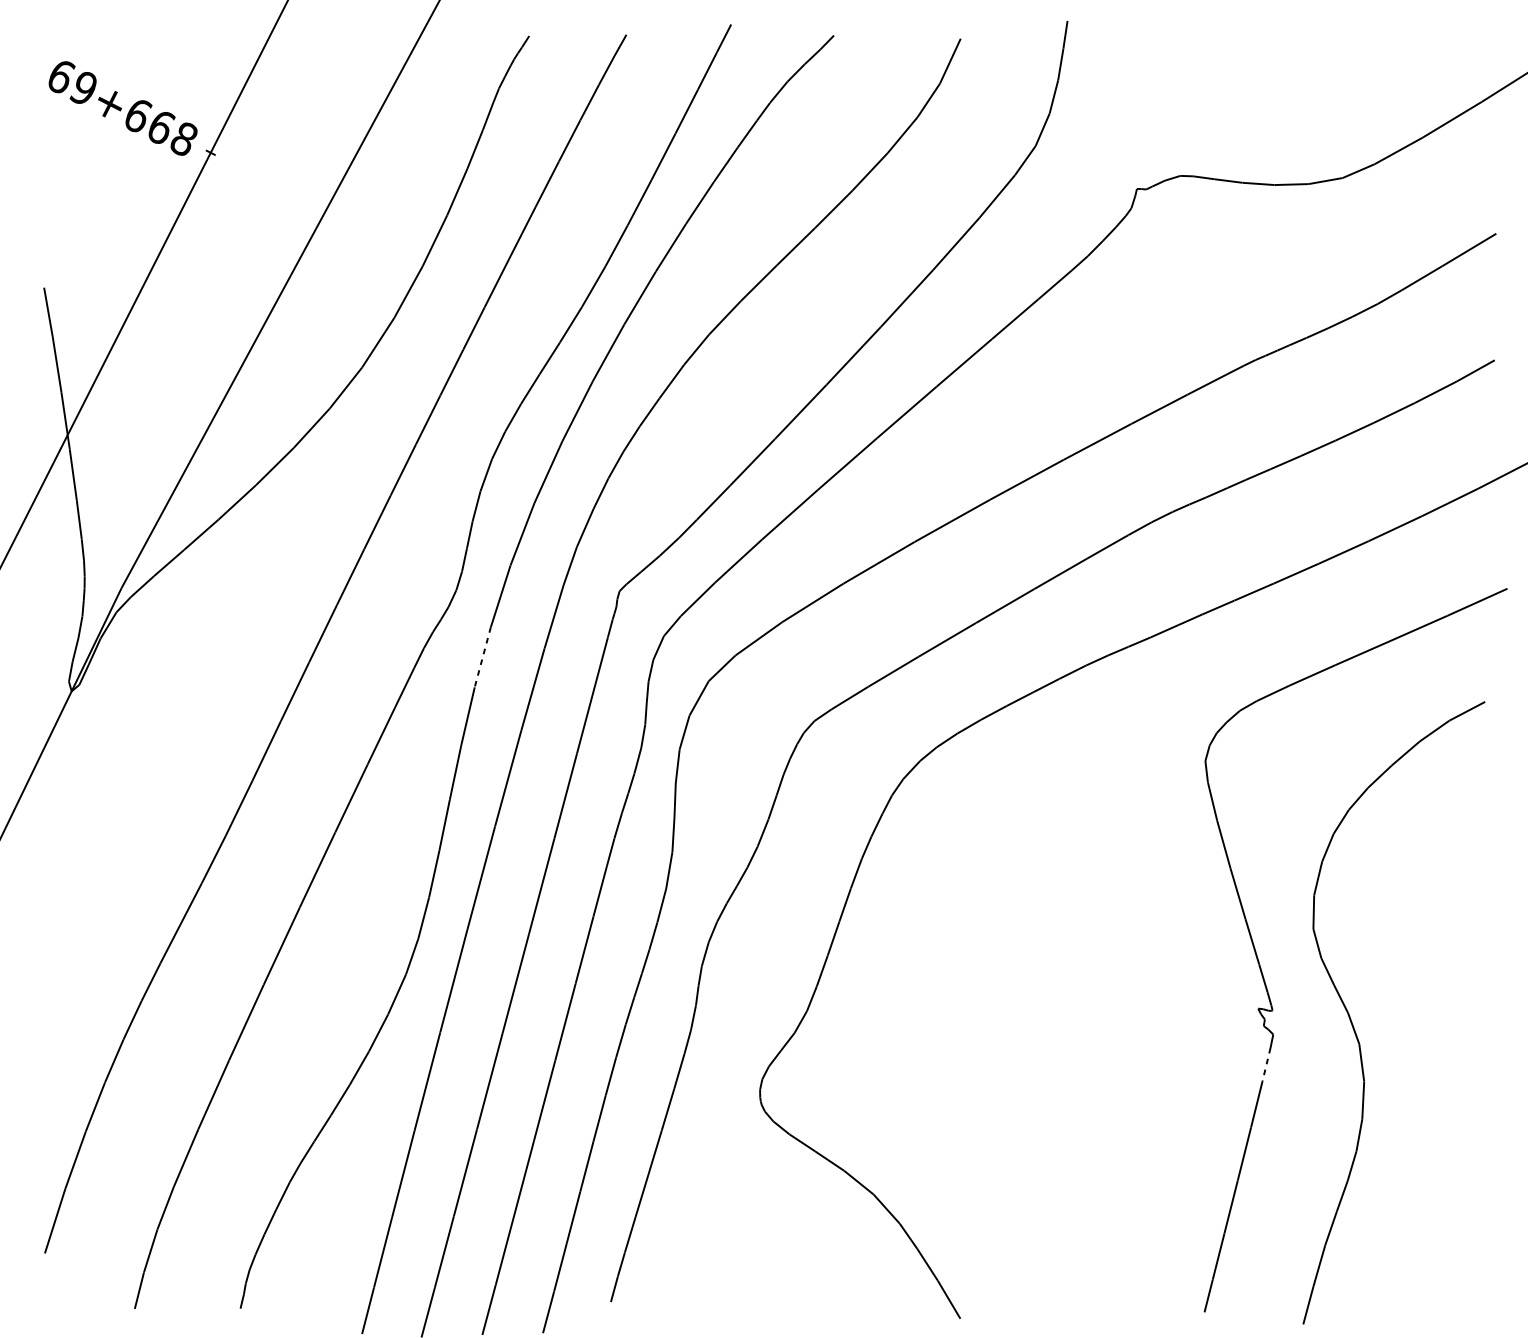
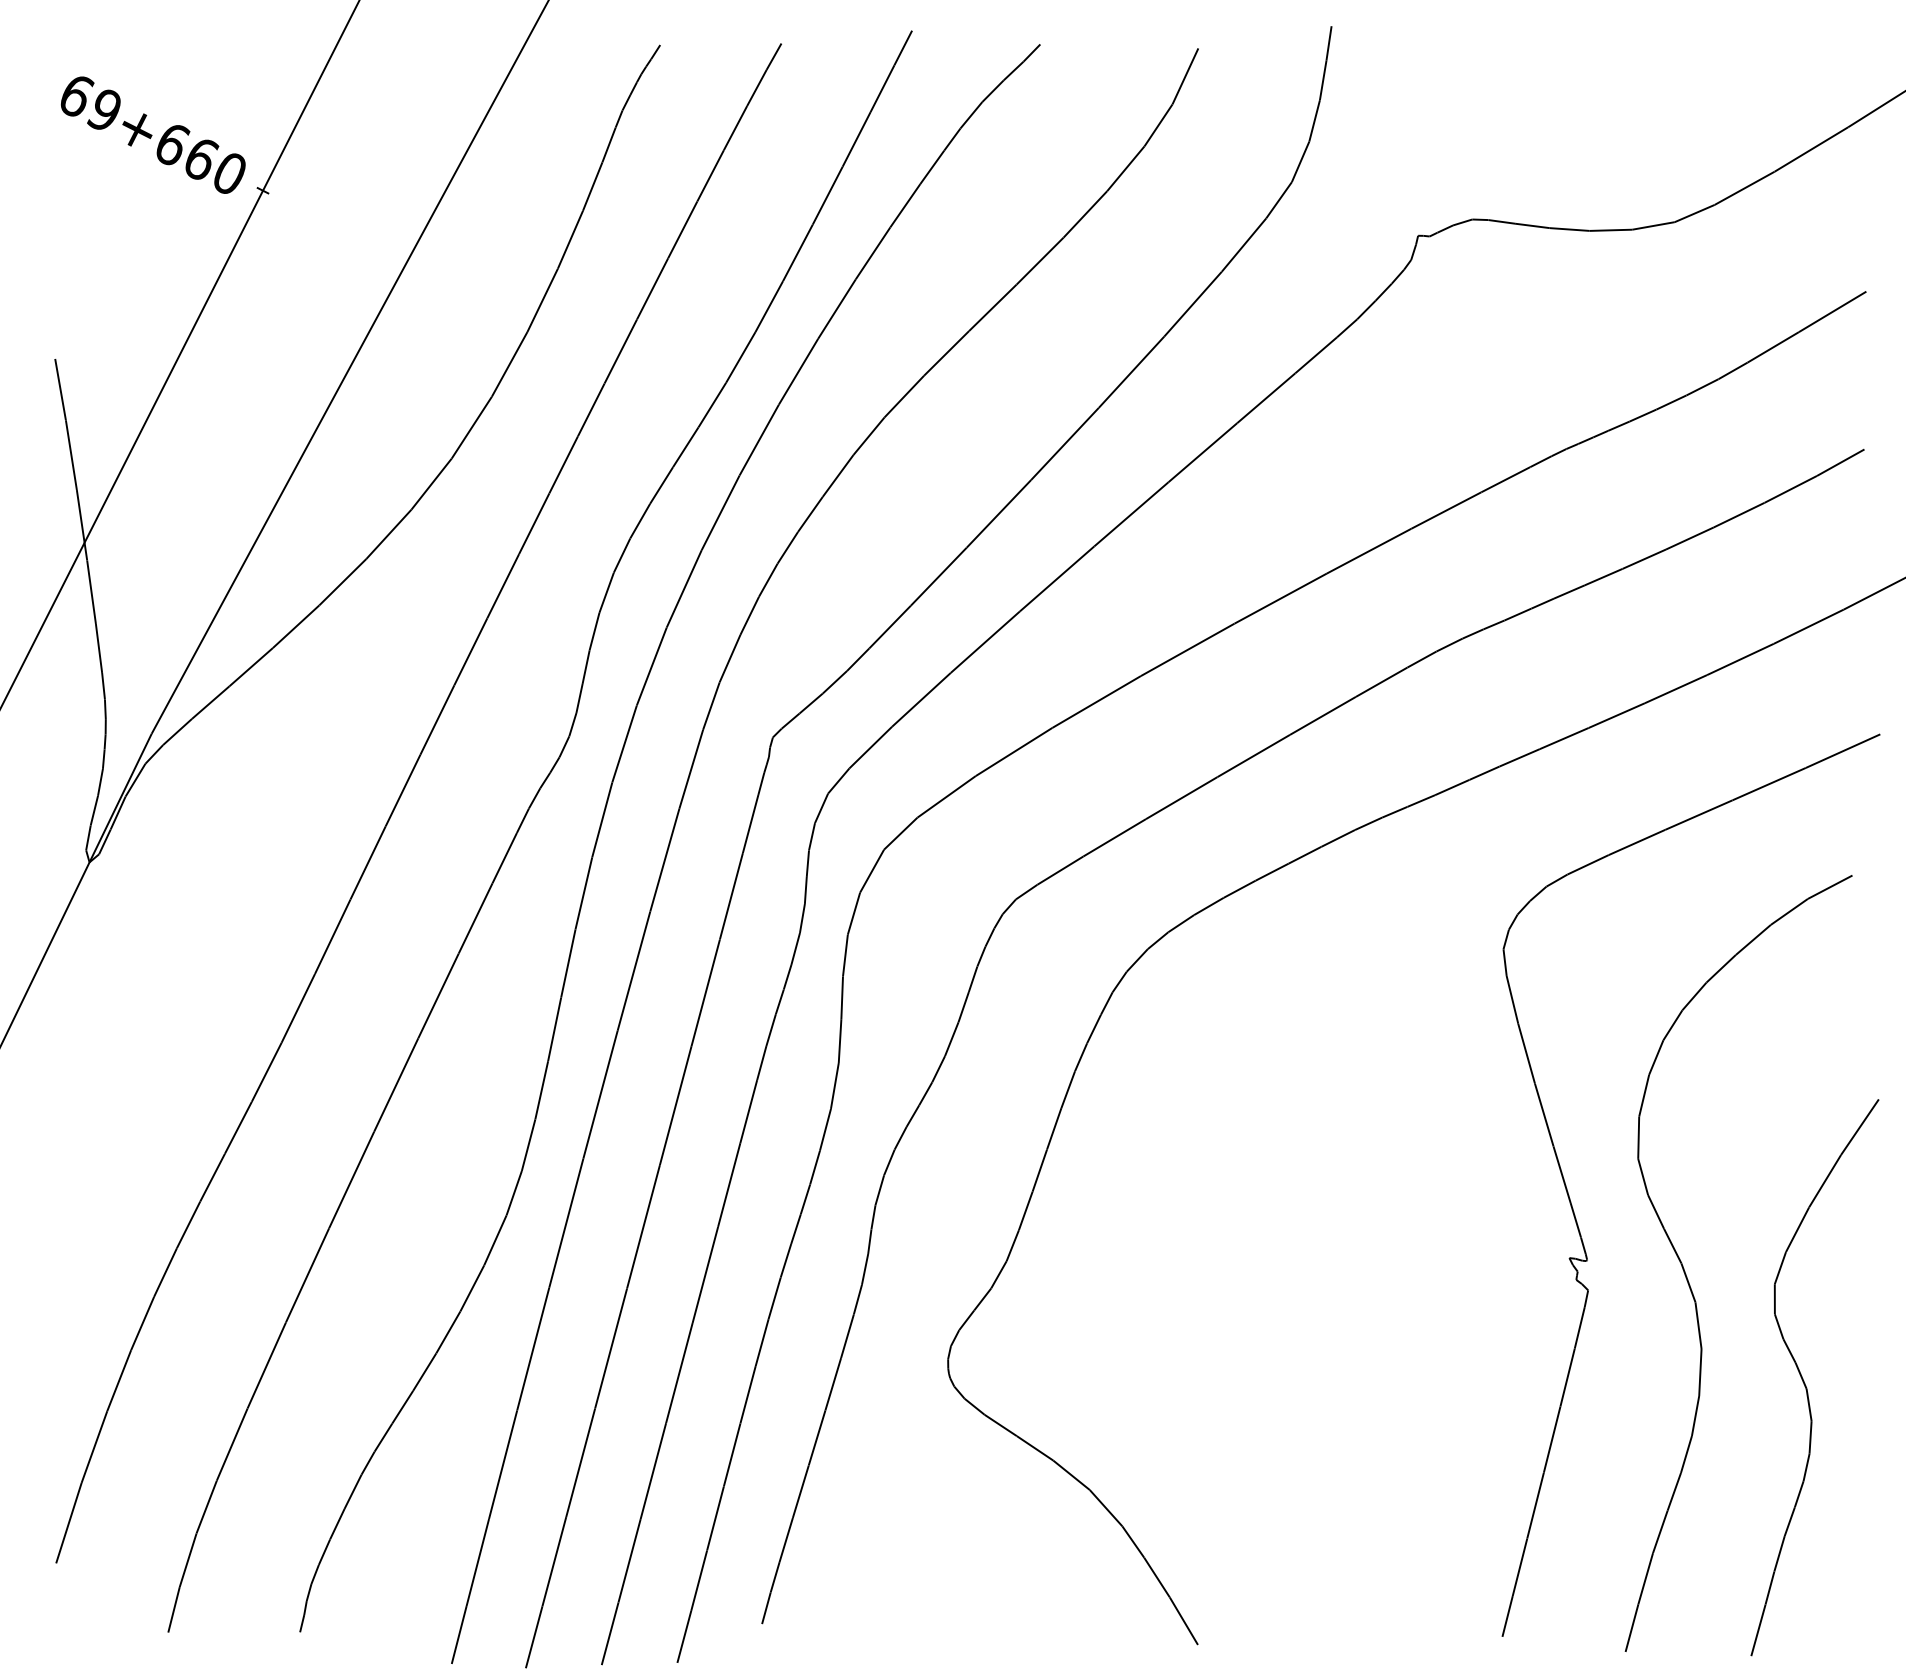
text: (183, 139) -> (229, 173), 69+668 -> 69+660
line: (482, 656) -> (602, 819), dashed -> solid
line: (1266, 1065) -> (1579, 1328), dashed -> solid
part: (1446, 1106) -> (1804, 1380), added

